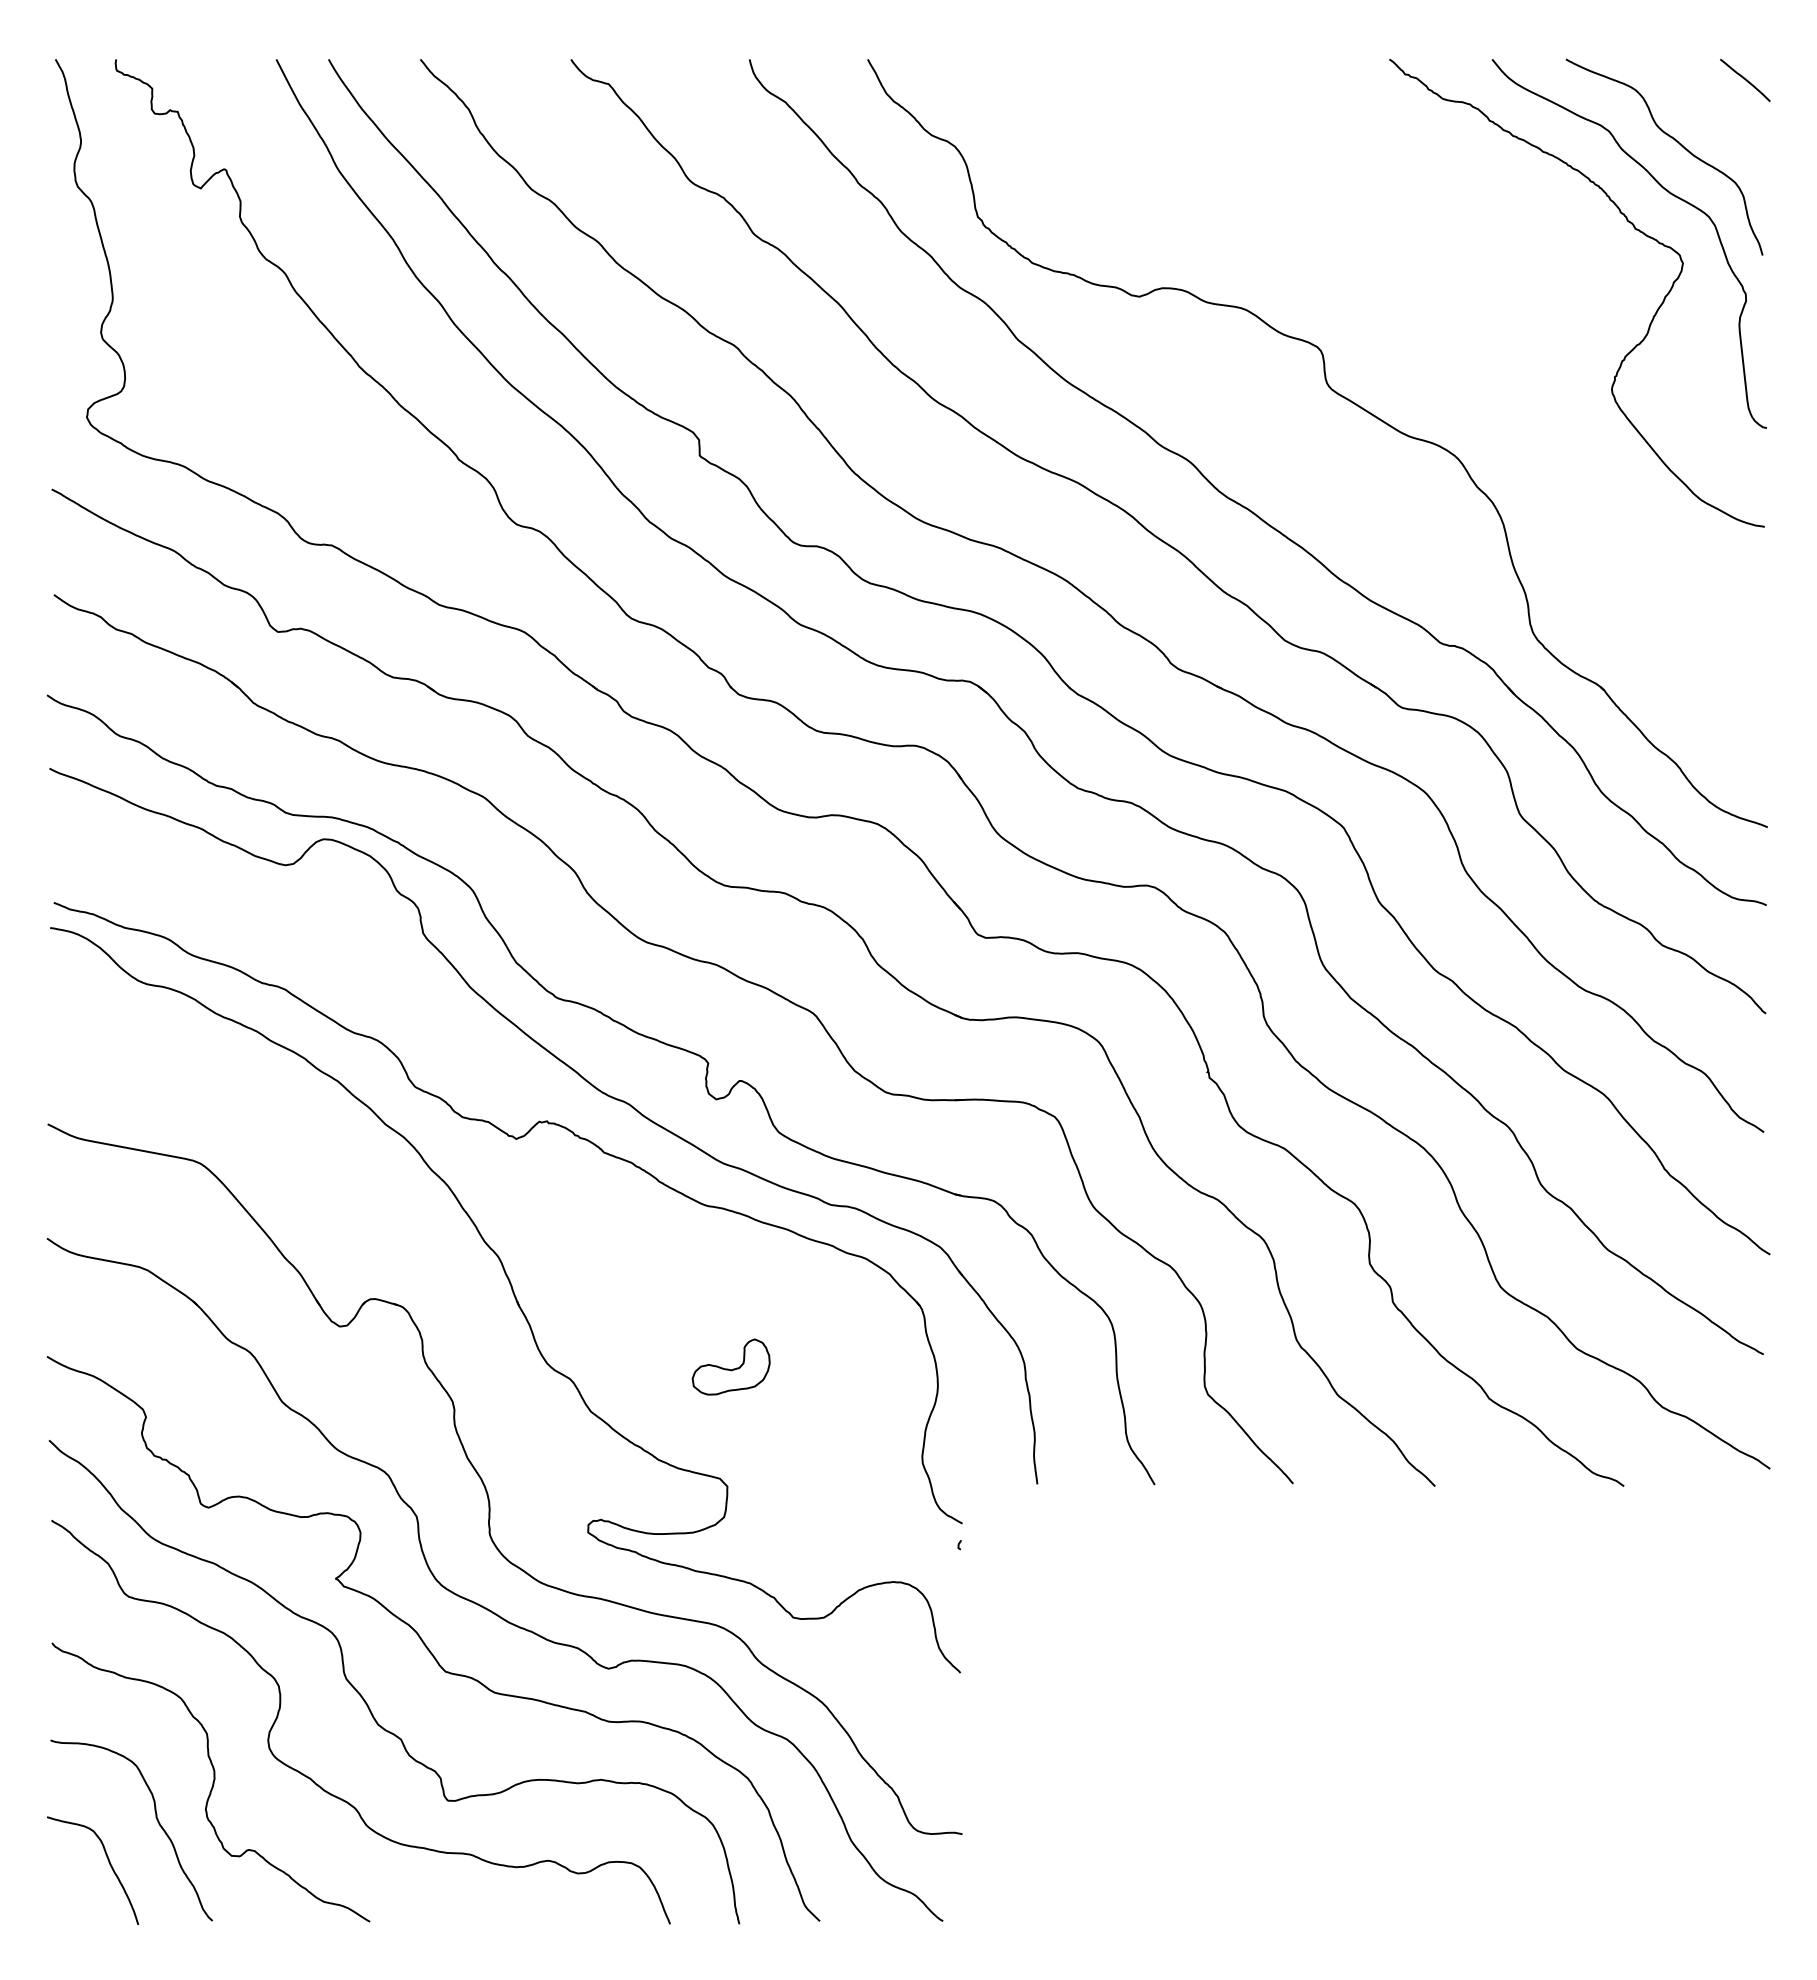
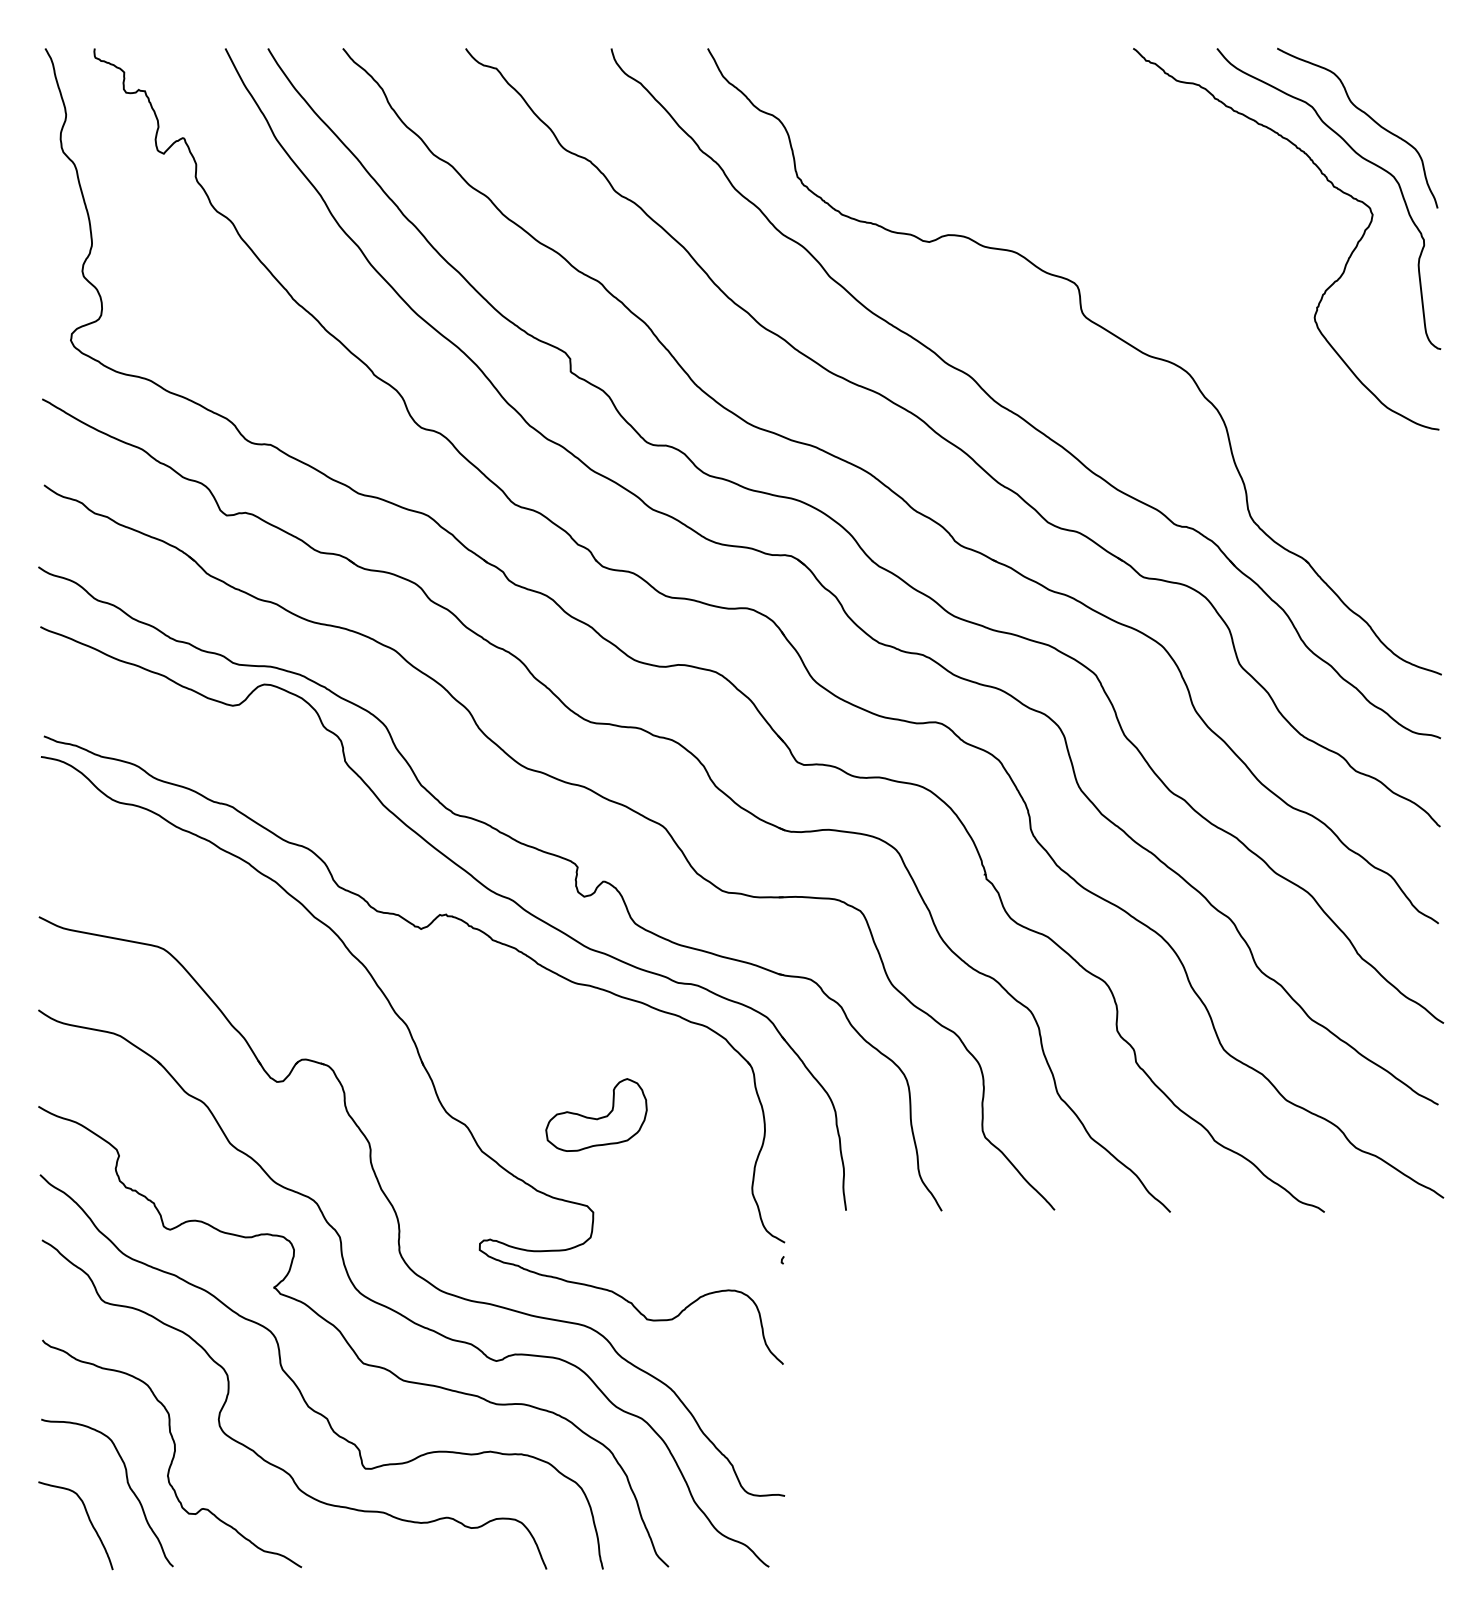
curve: (1745, 80) -> (1423, 65), removed
part: (730, 1366) -> (595, 1114), size x1.6

